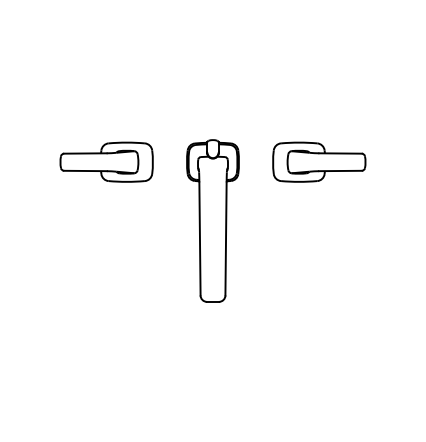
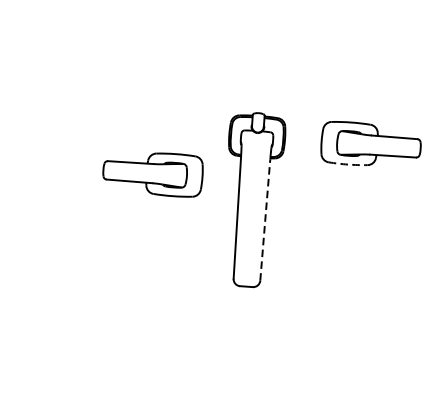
part: (106, 161) -> (152, 172), moved
arc: (299, 181) -> (348, 164), solid -> dashed
line: (226, 238) -> (265, 219), solid -> dashed

